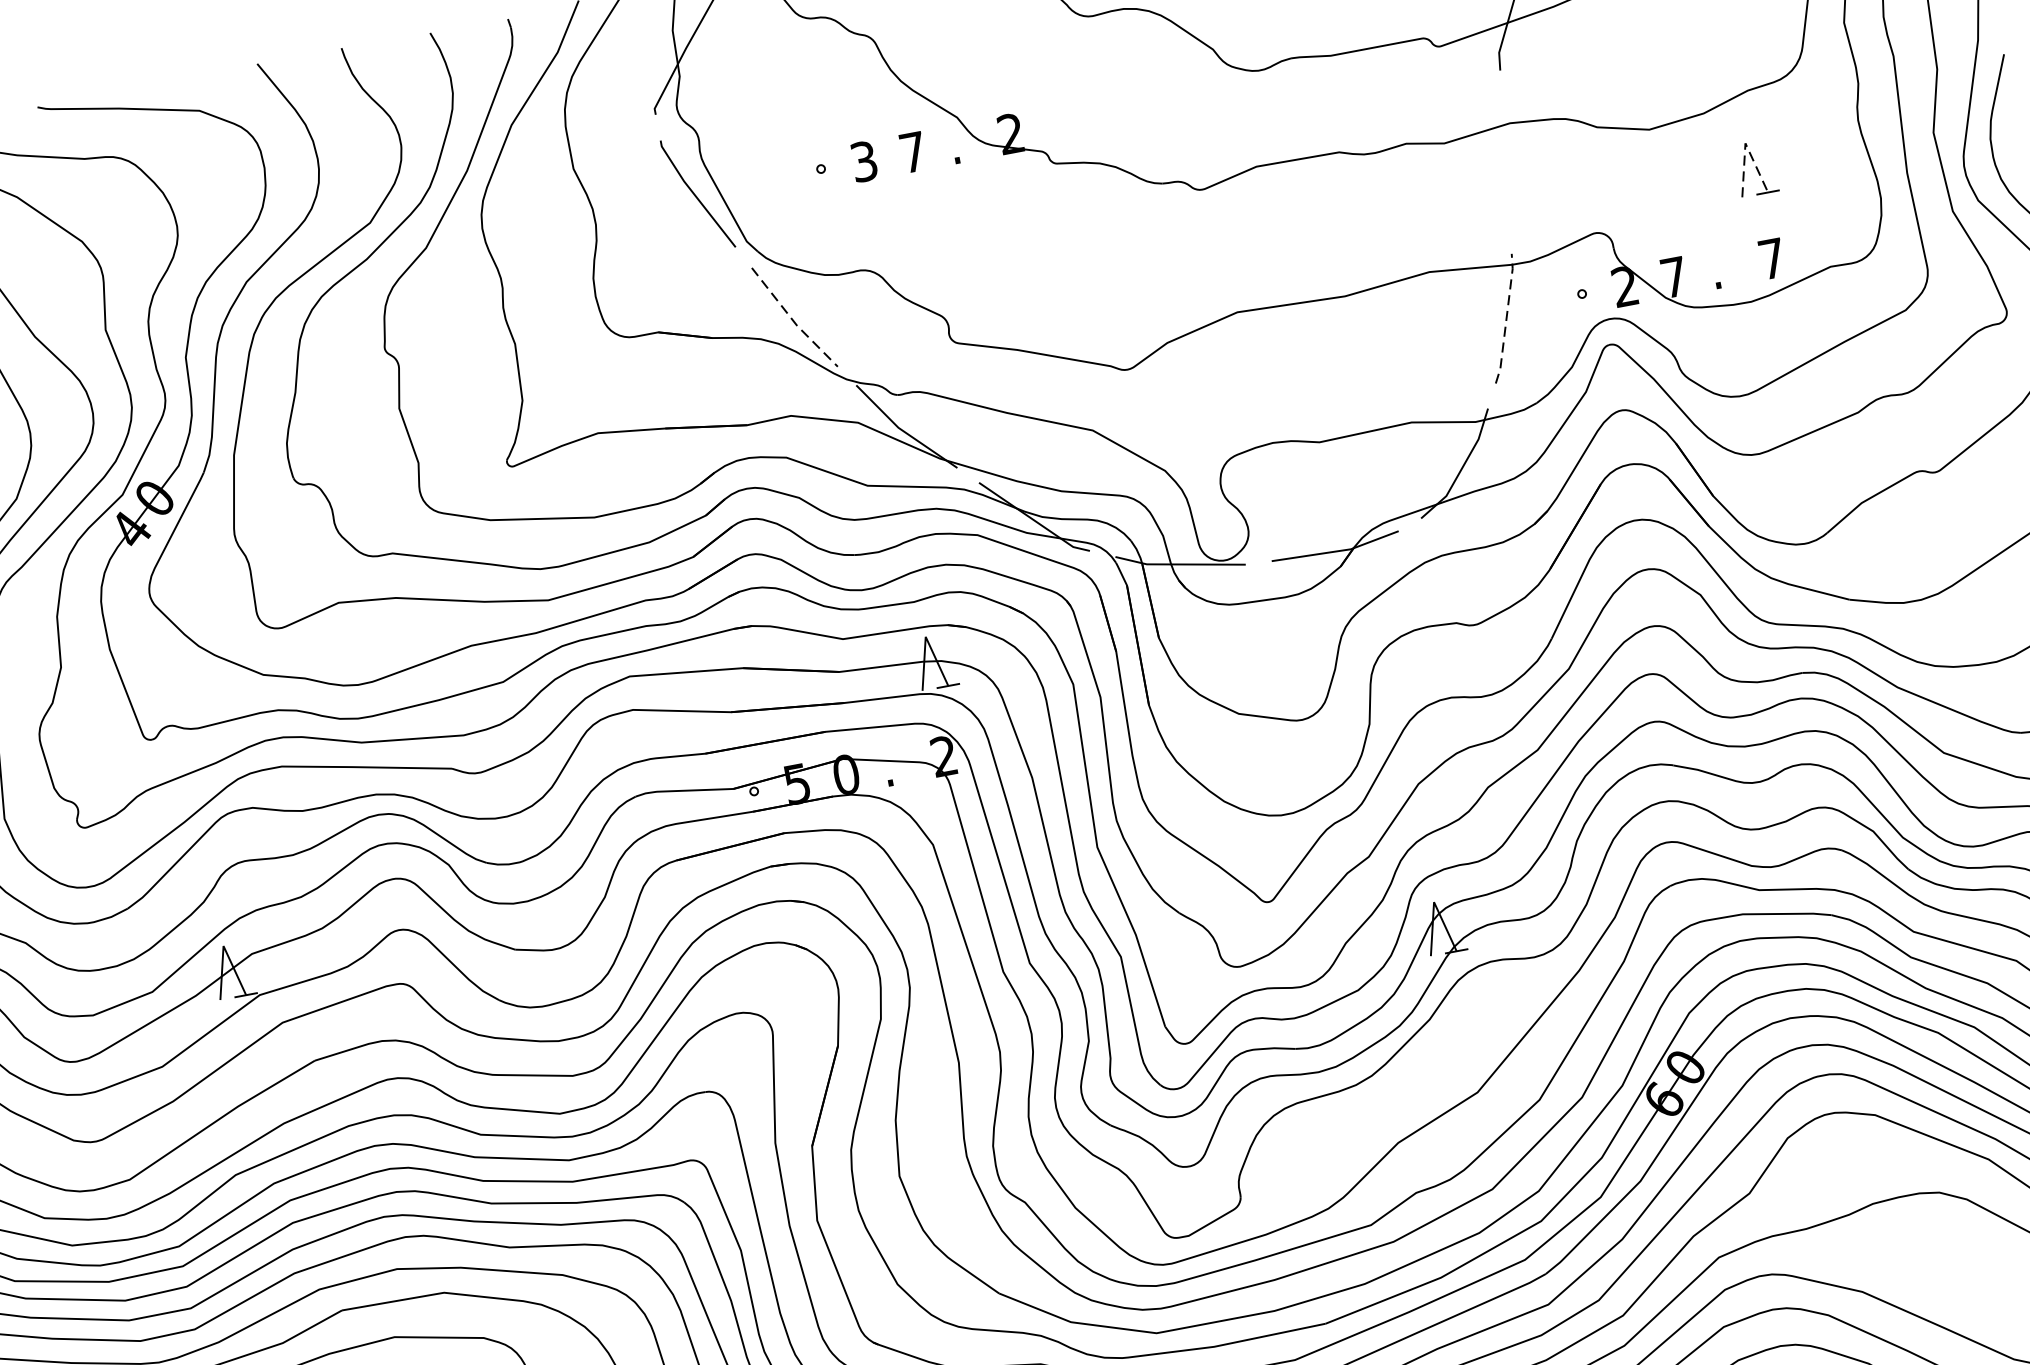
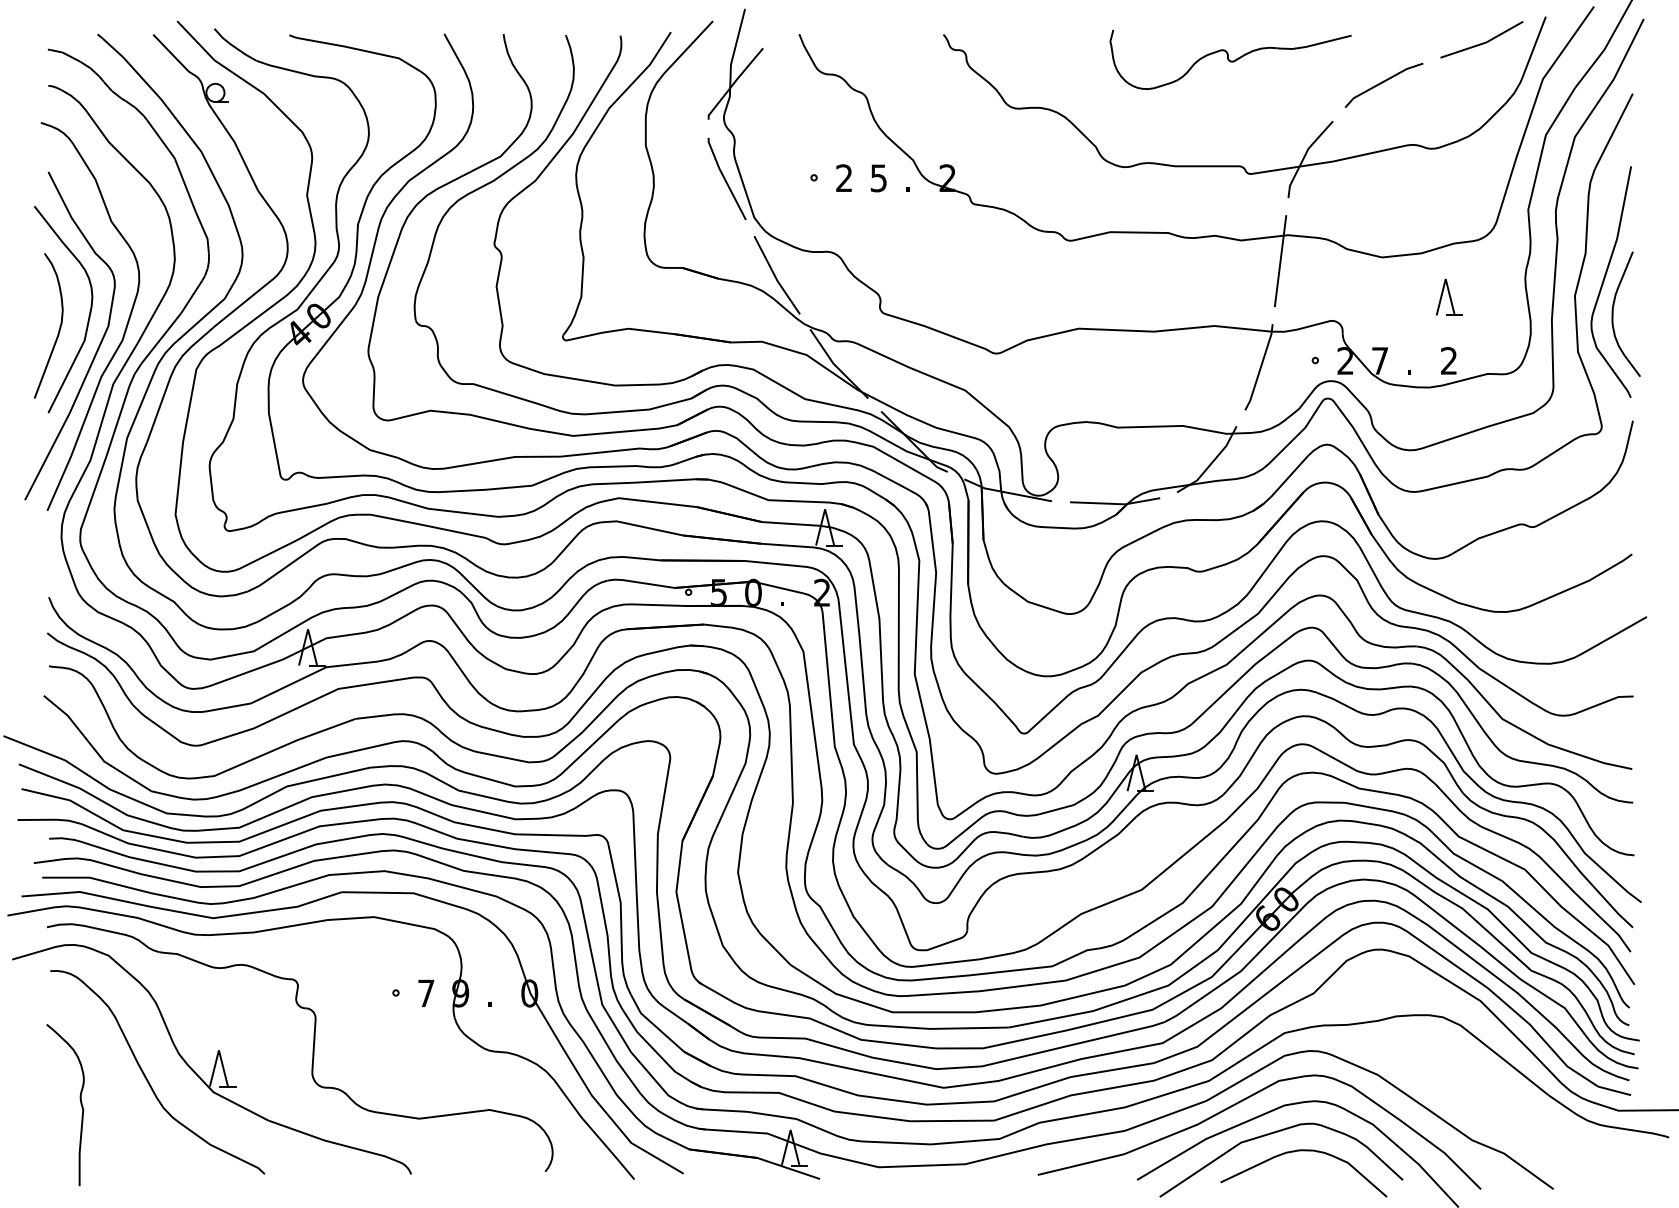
line: (1745, 144) -> (1445, 279), dashed -> solid
text: (912, 152) -> (878, 178), 7 -> 5
text: (864, 161) -> (844, 178), 3 -> 2
line: (1506, 162) -> (1280, 261), added
text: (1771, 258) -> (1448, 360), 7 -> 2
line: (1506, 318) -> (1260, 367), dashed -> solid
line: (792, 319) -> (775, 276), dashed -> solid

